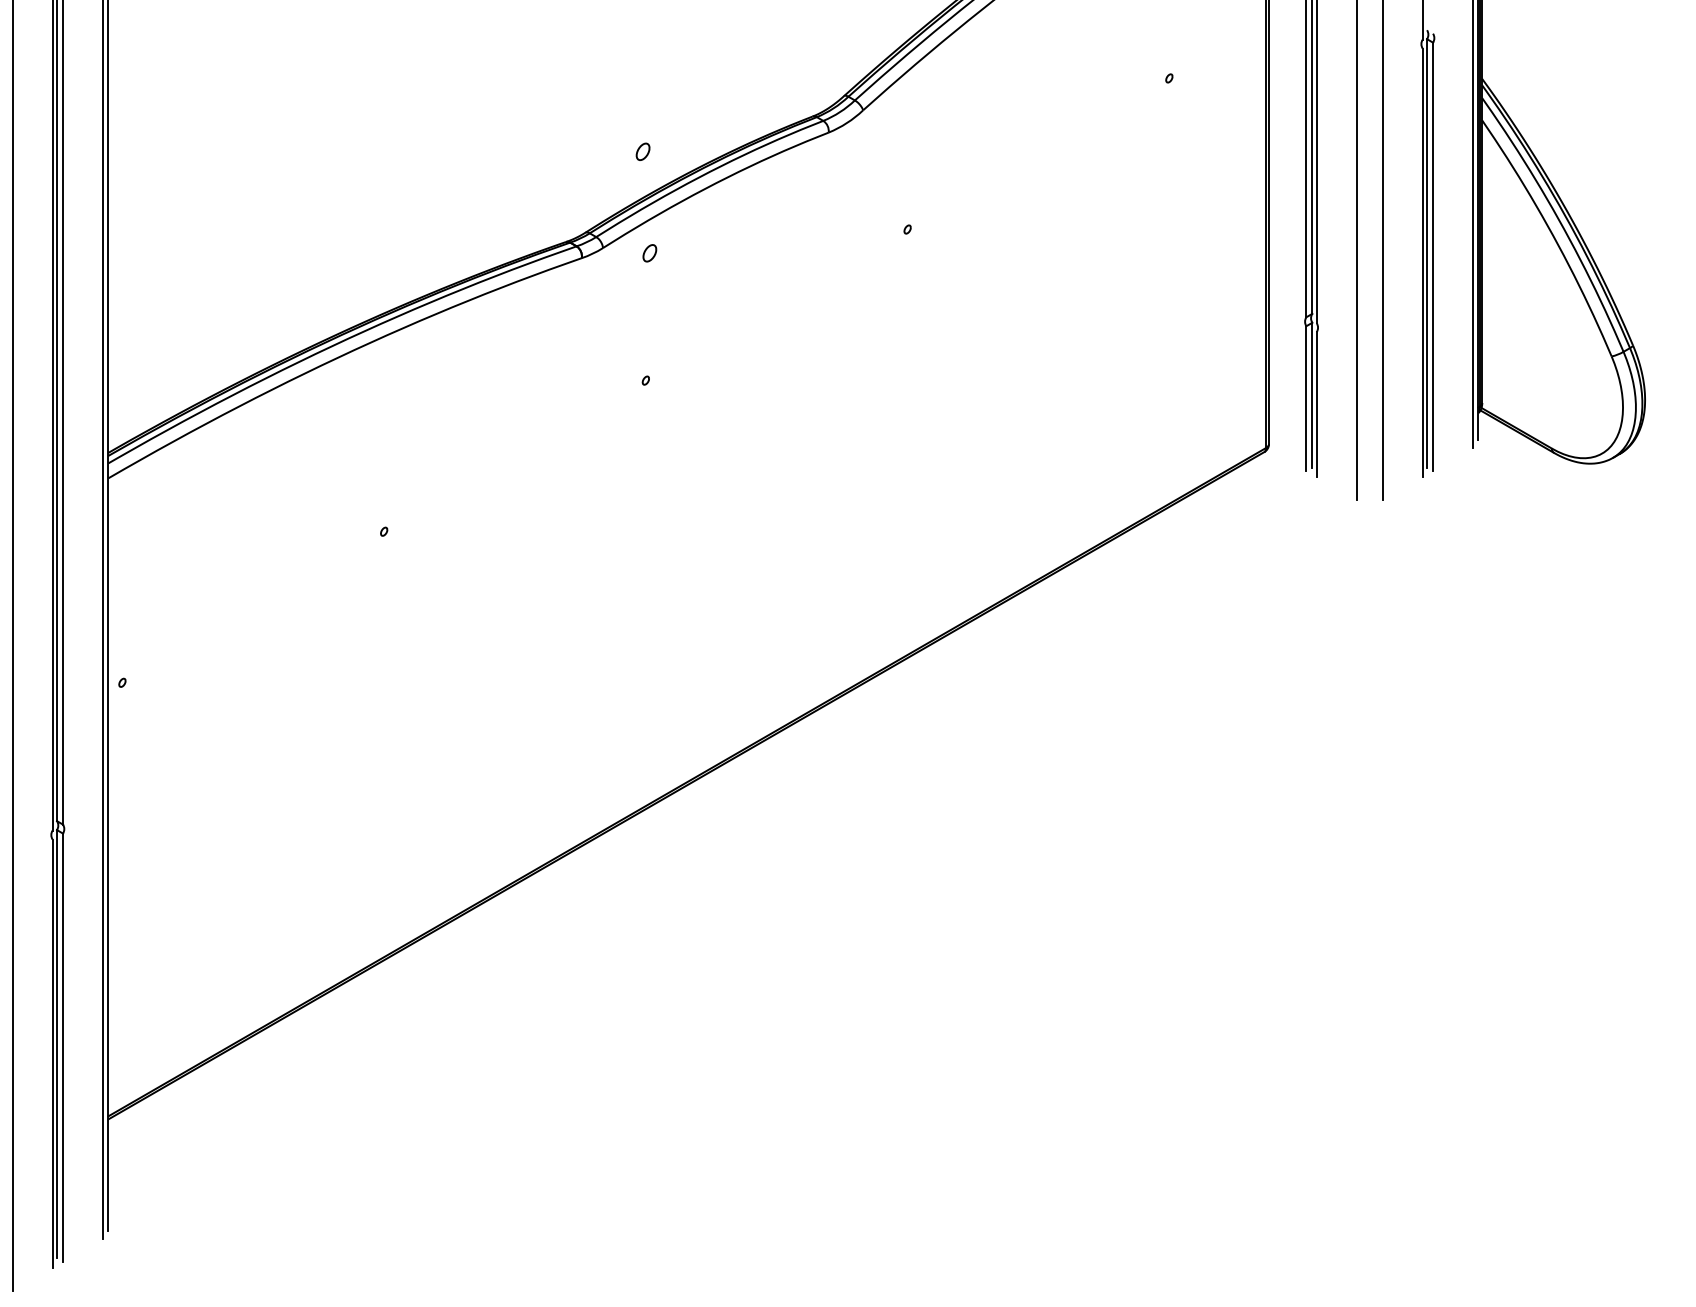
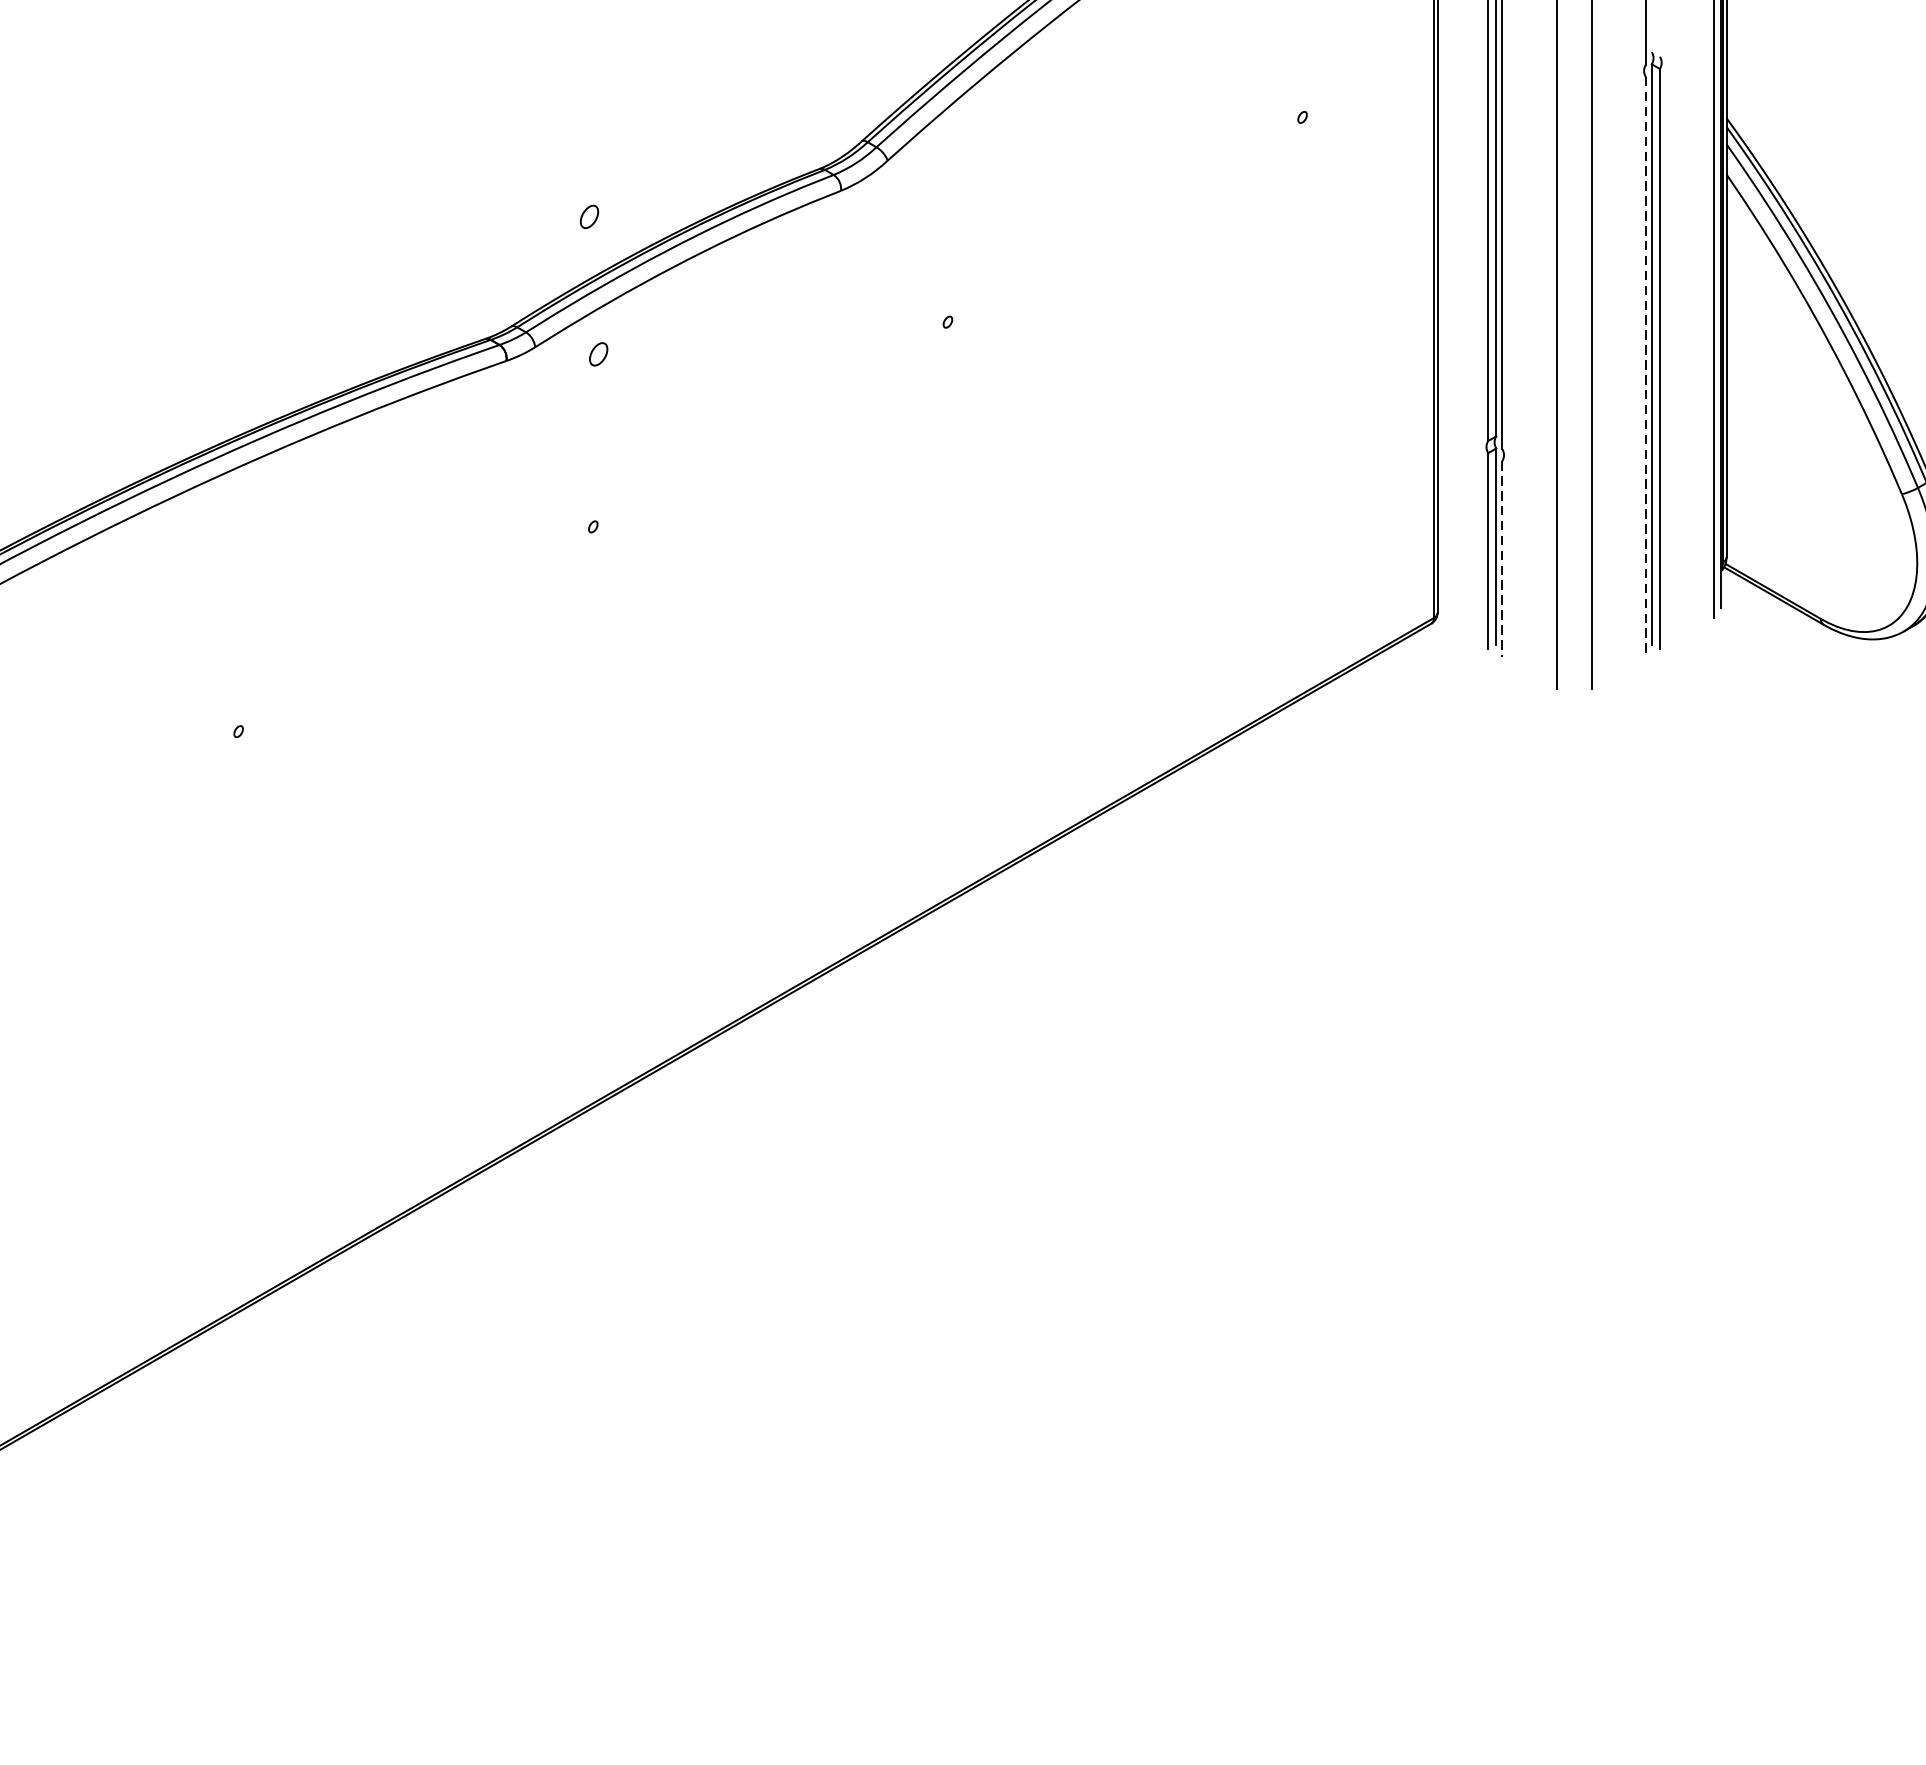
line: (1422, 263) -> (1645, 368), solid -> dashed
line: (1316, 405) -> (1501, 560), solid -> dashed

